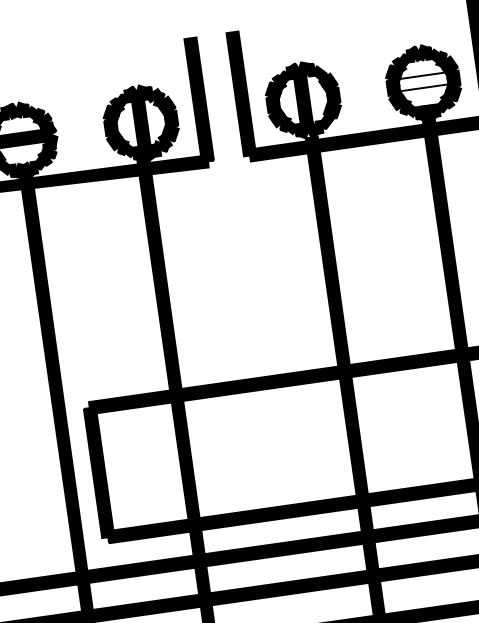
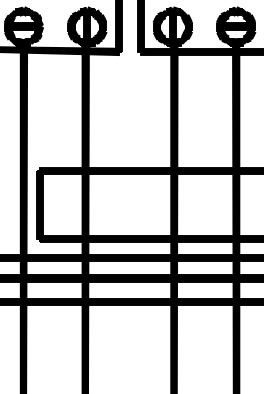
fill: (423, 81) -> (236, 26), added

